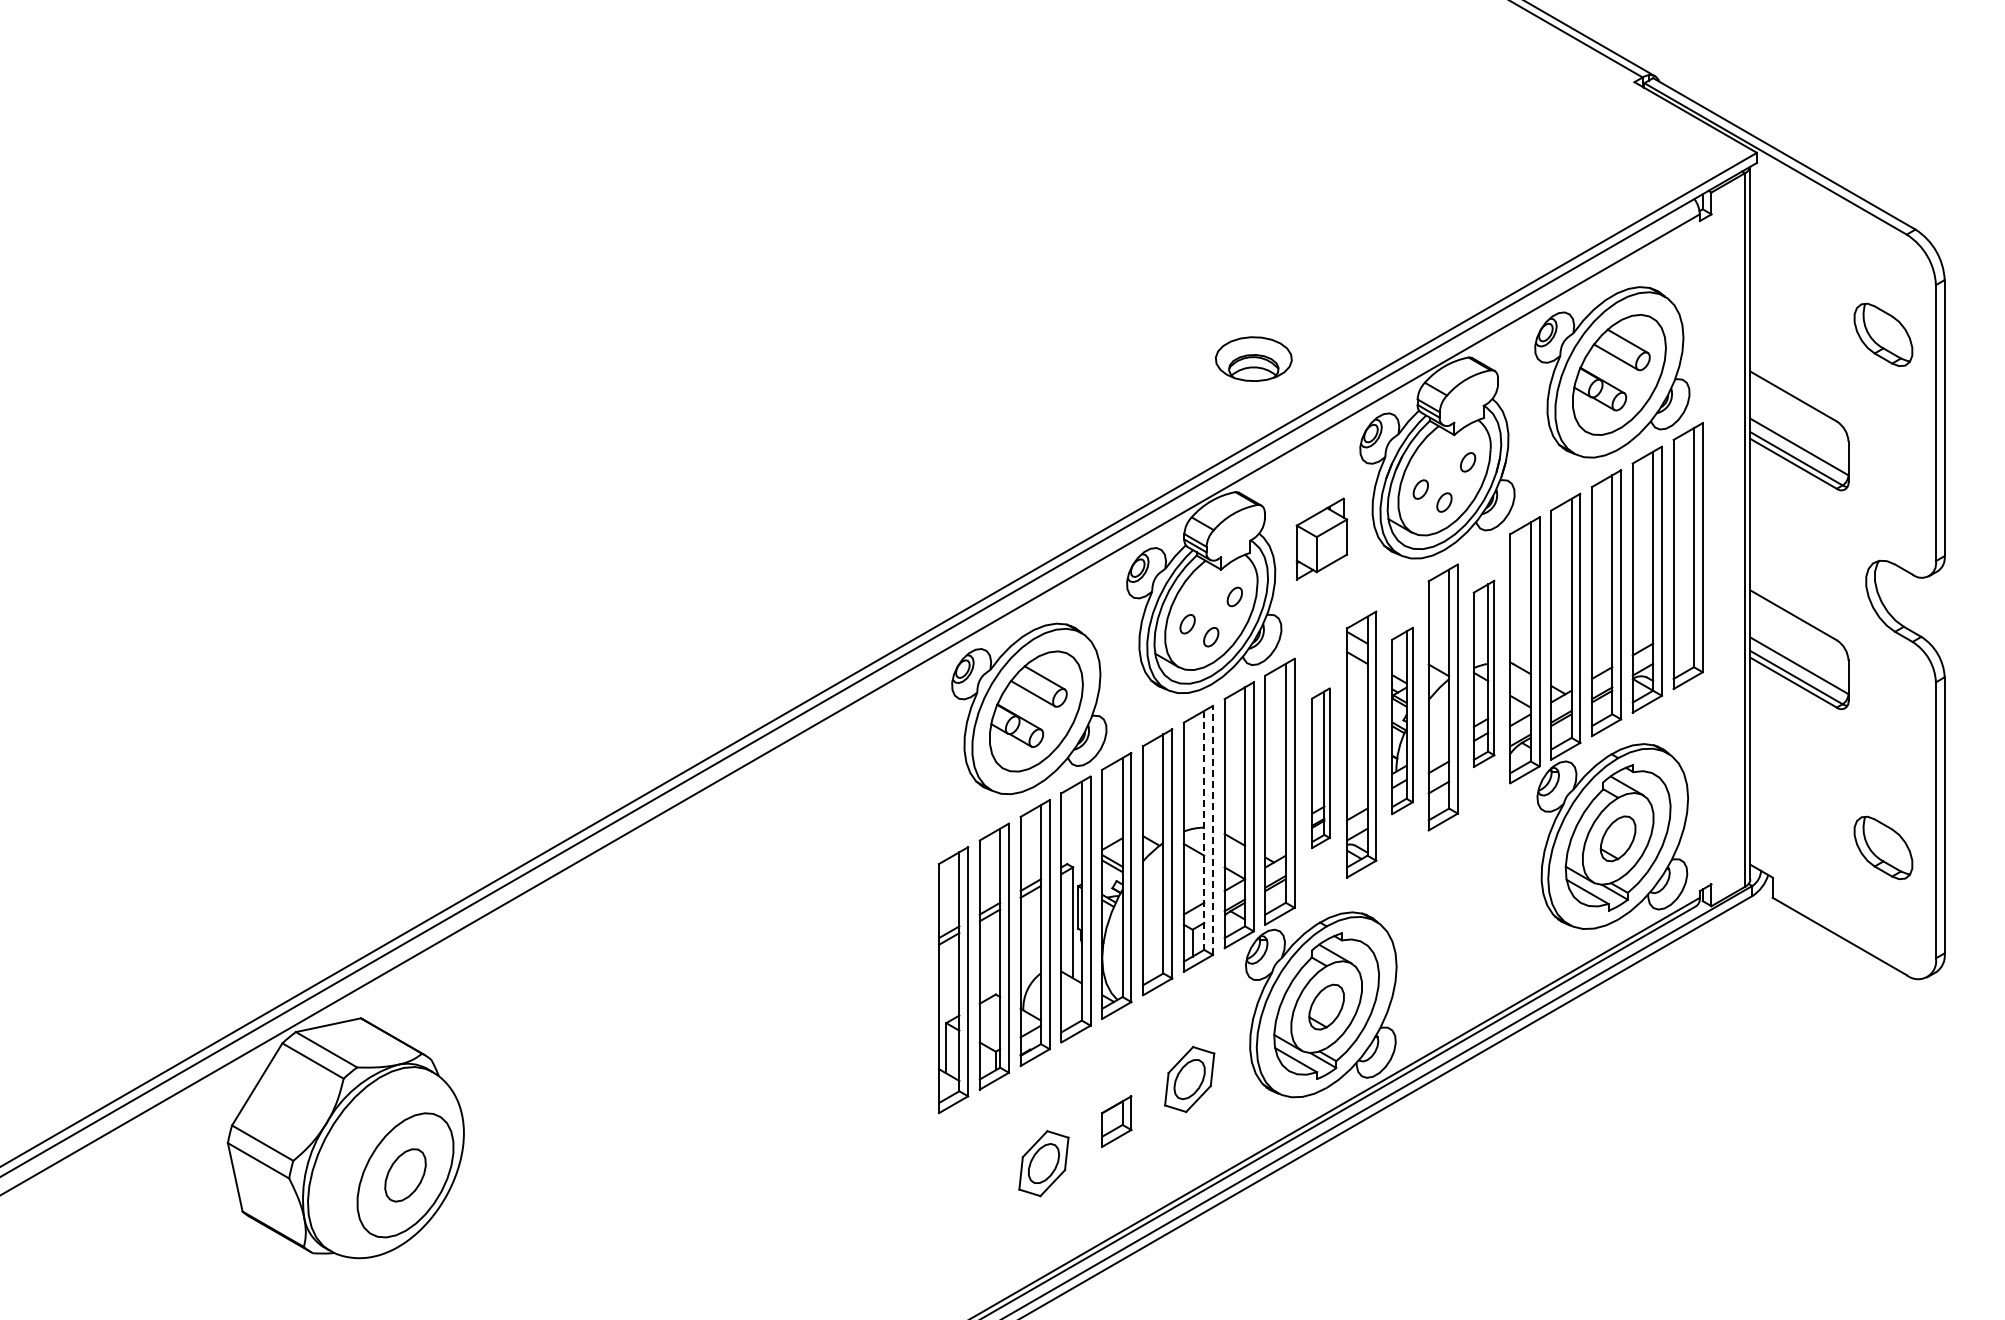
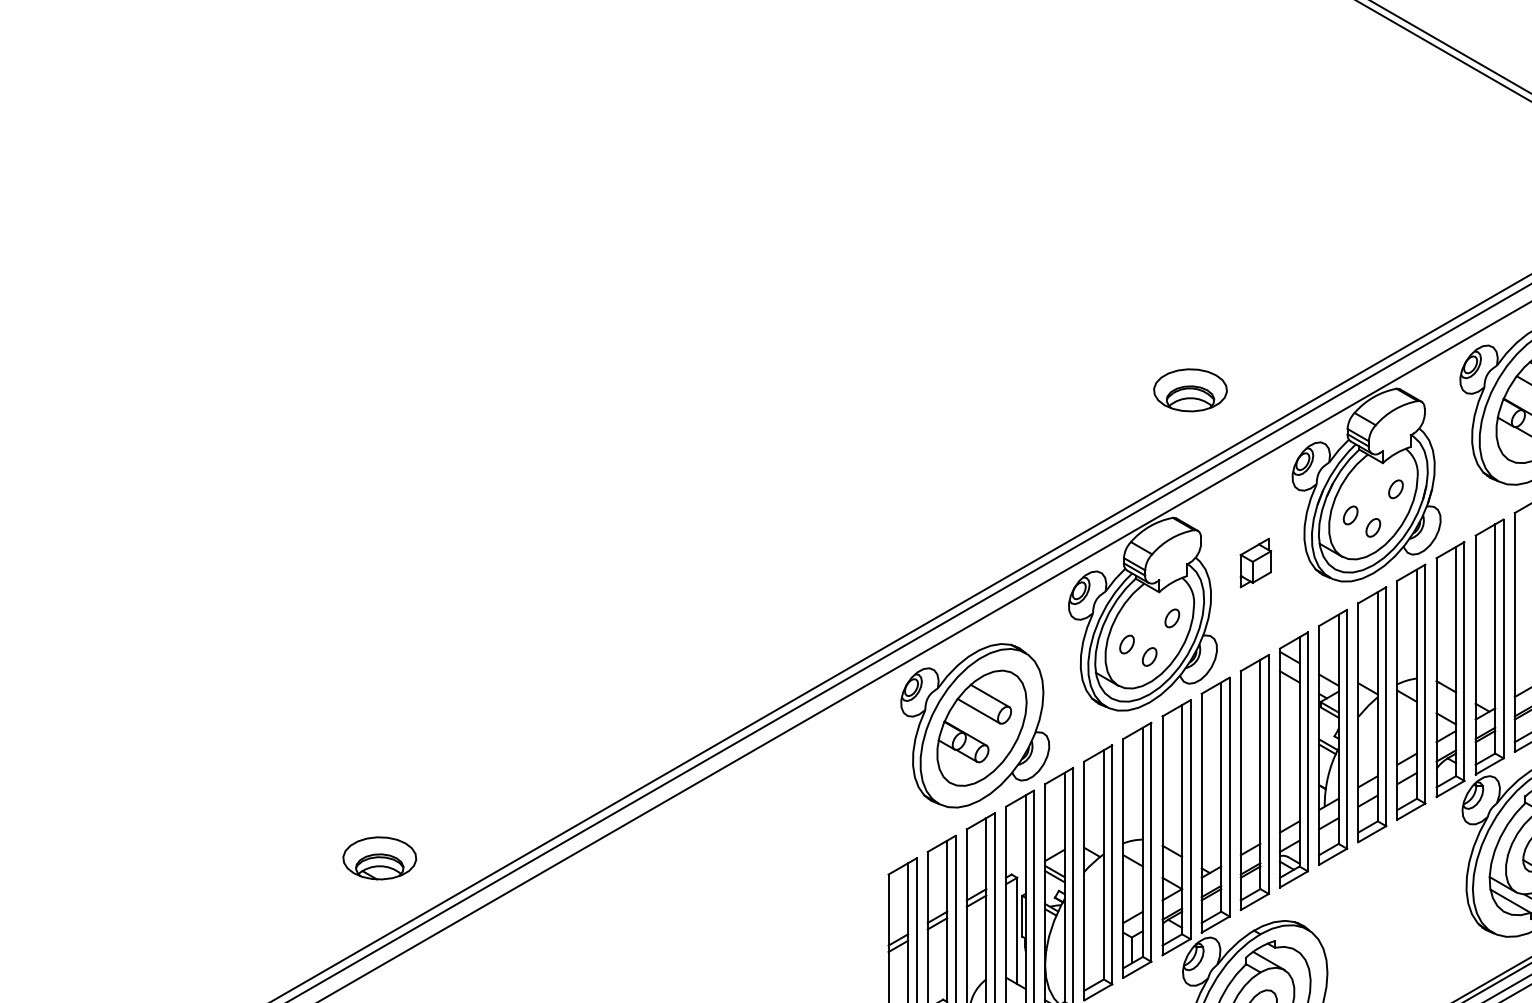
part: (1321, 539) -> (1255, 563), size x0.62
part: (1483, 673) -> (1410, 691), size x1.43
part: (1402, 720) -> (1333, 736), size x1.43
part: (1320, 768) -> (1254, 782), size x1.67
line: (1204, 830) -> (1143, 842), dashed -> solid
line: (1213, 830) -> (1151, 842), dashed -> solid
part: (408, 847) -> (379, 858), added

